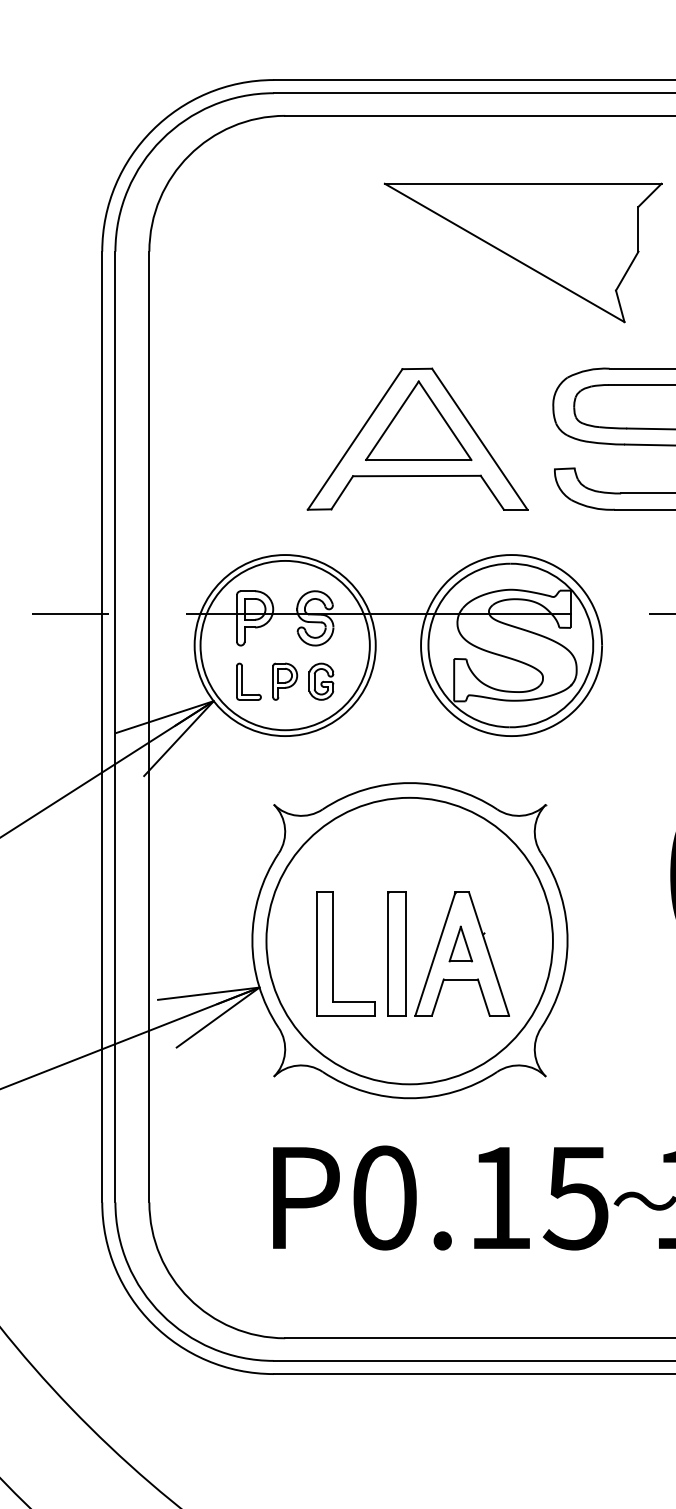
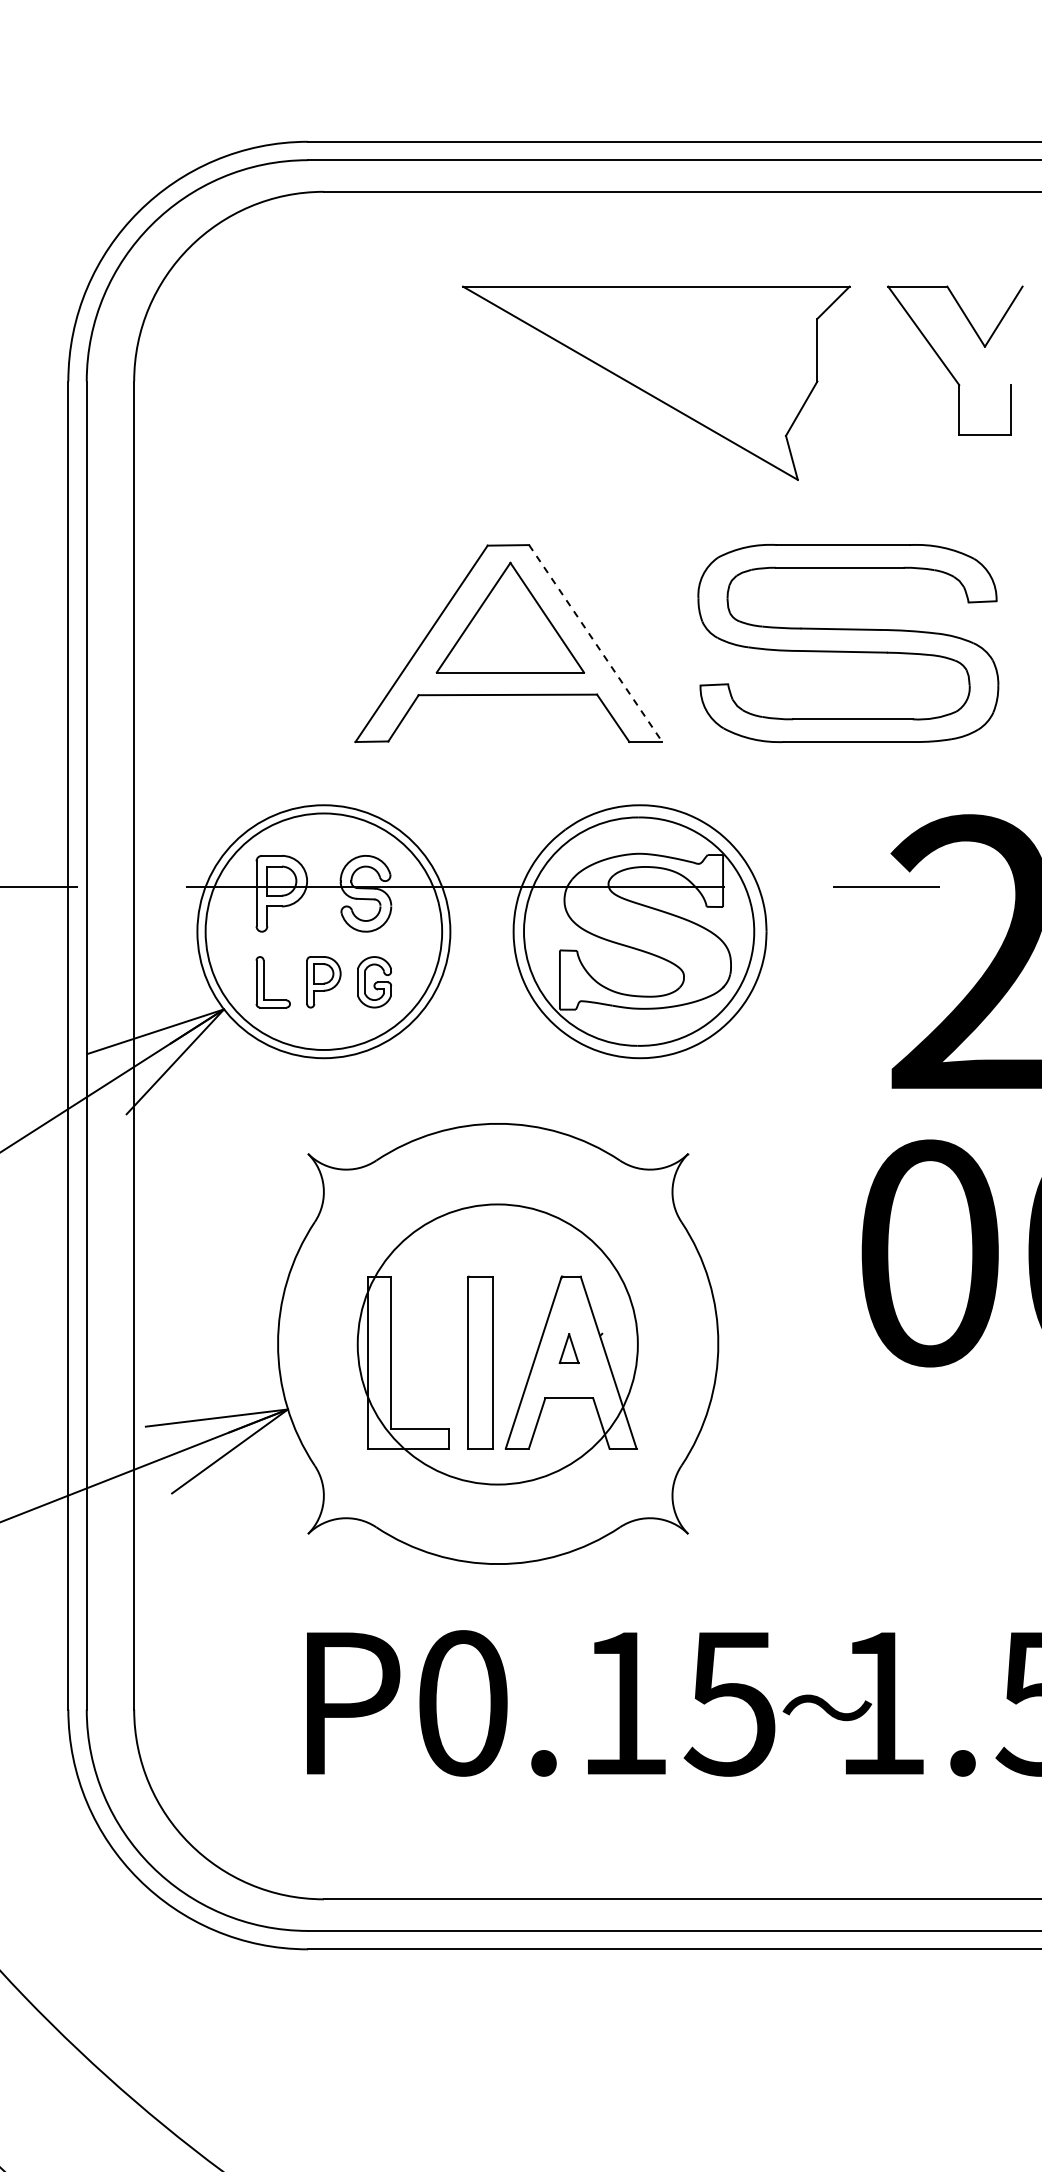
line: (479, 439) -> (595, 643), solid -> dashed
circle: (409, 941) -> (497, 1344), size x0.7
part: (460, 943) -> (568, 1348), size x0.6

